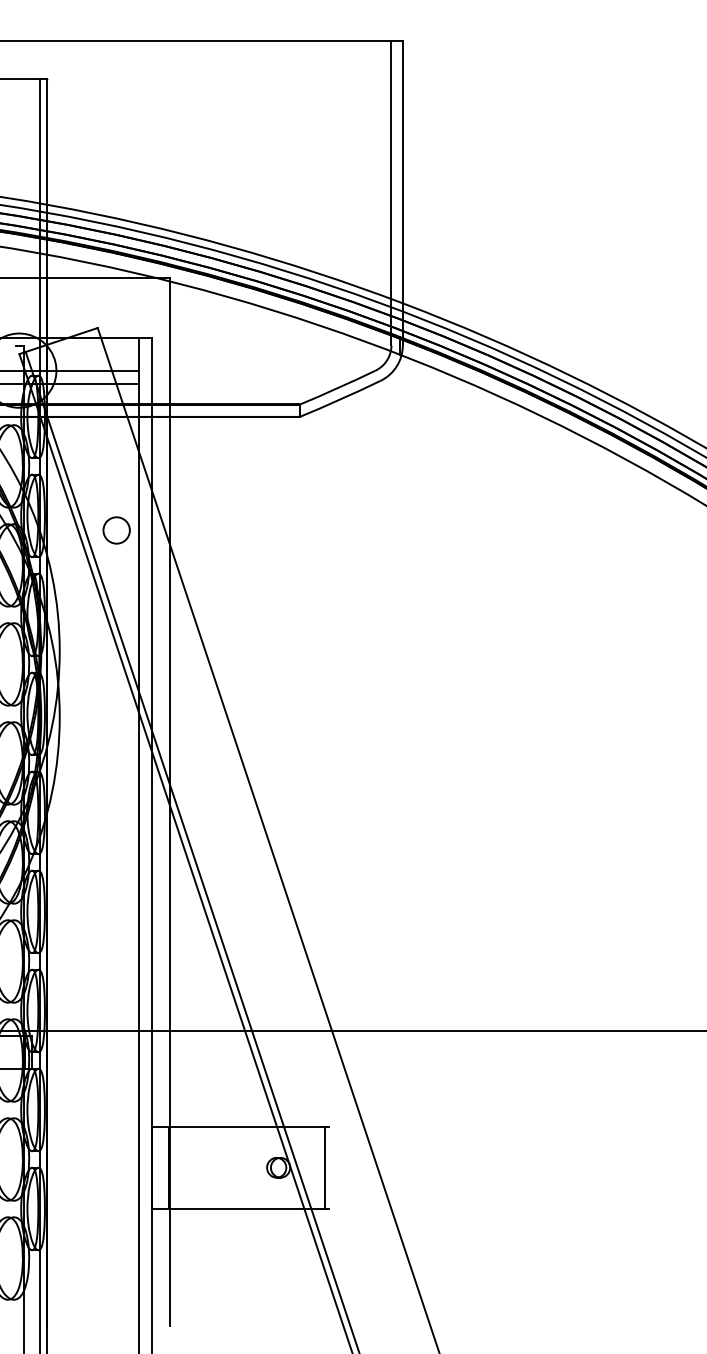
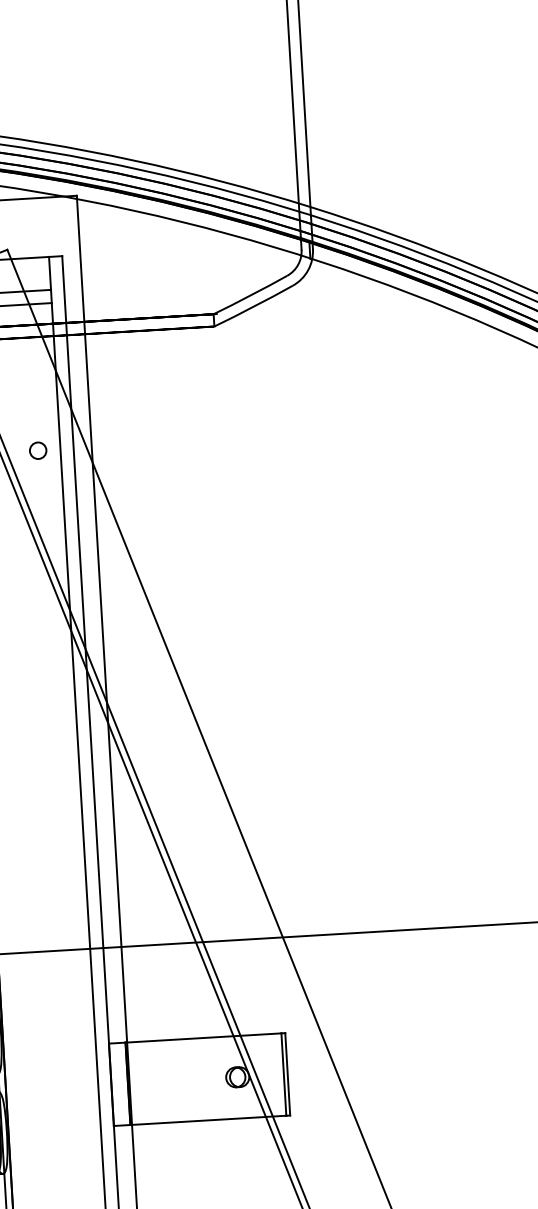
circle: (116, 530) -> (38, 450), size x0.62
line: (328, 1167) -> (287, 1074), added

